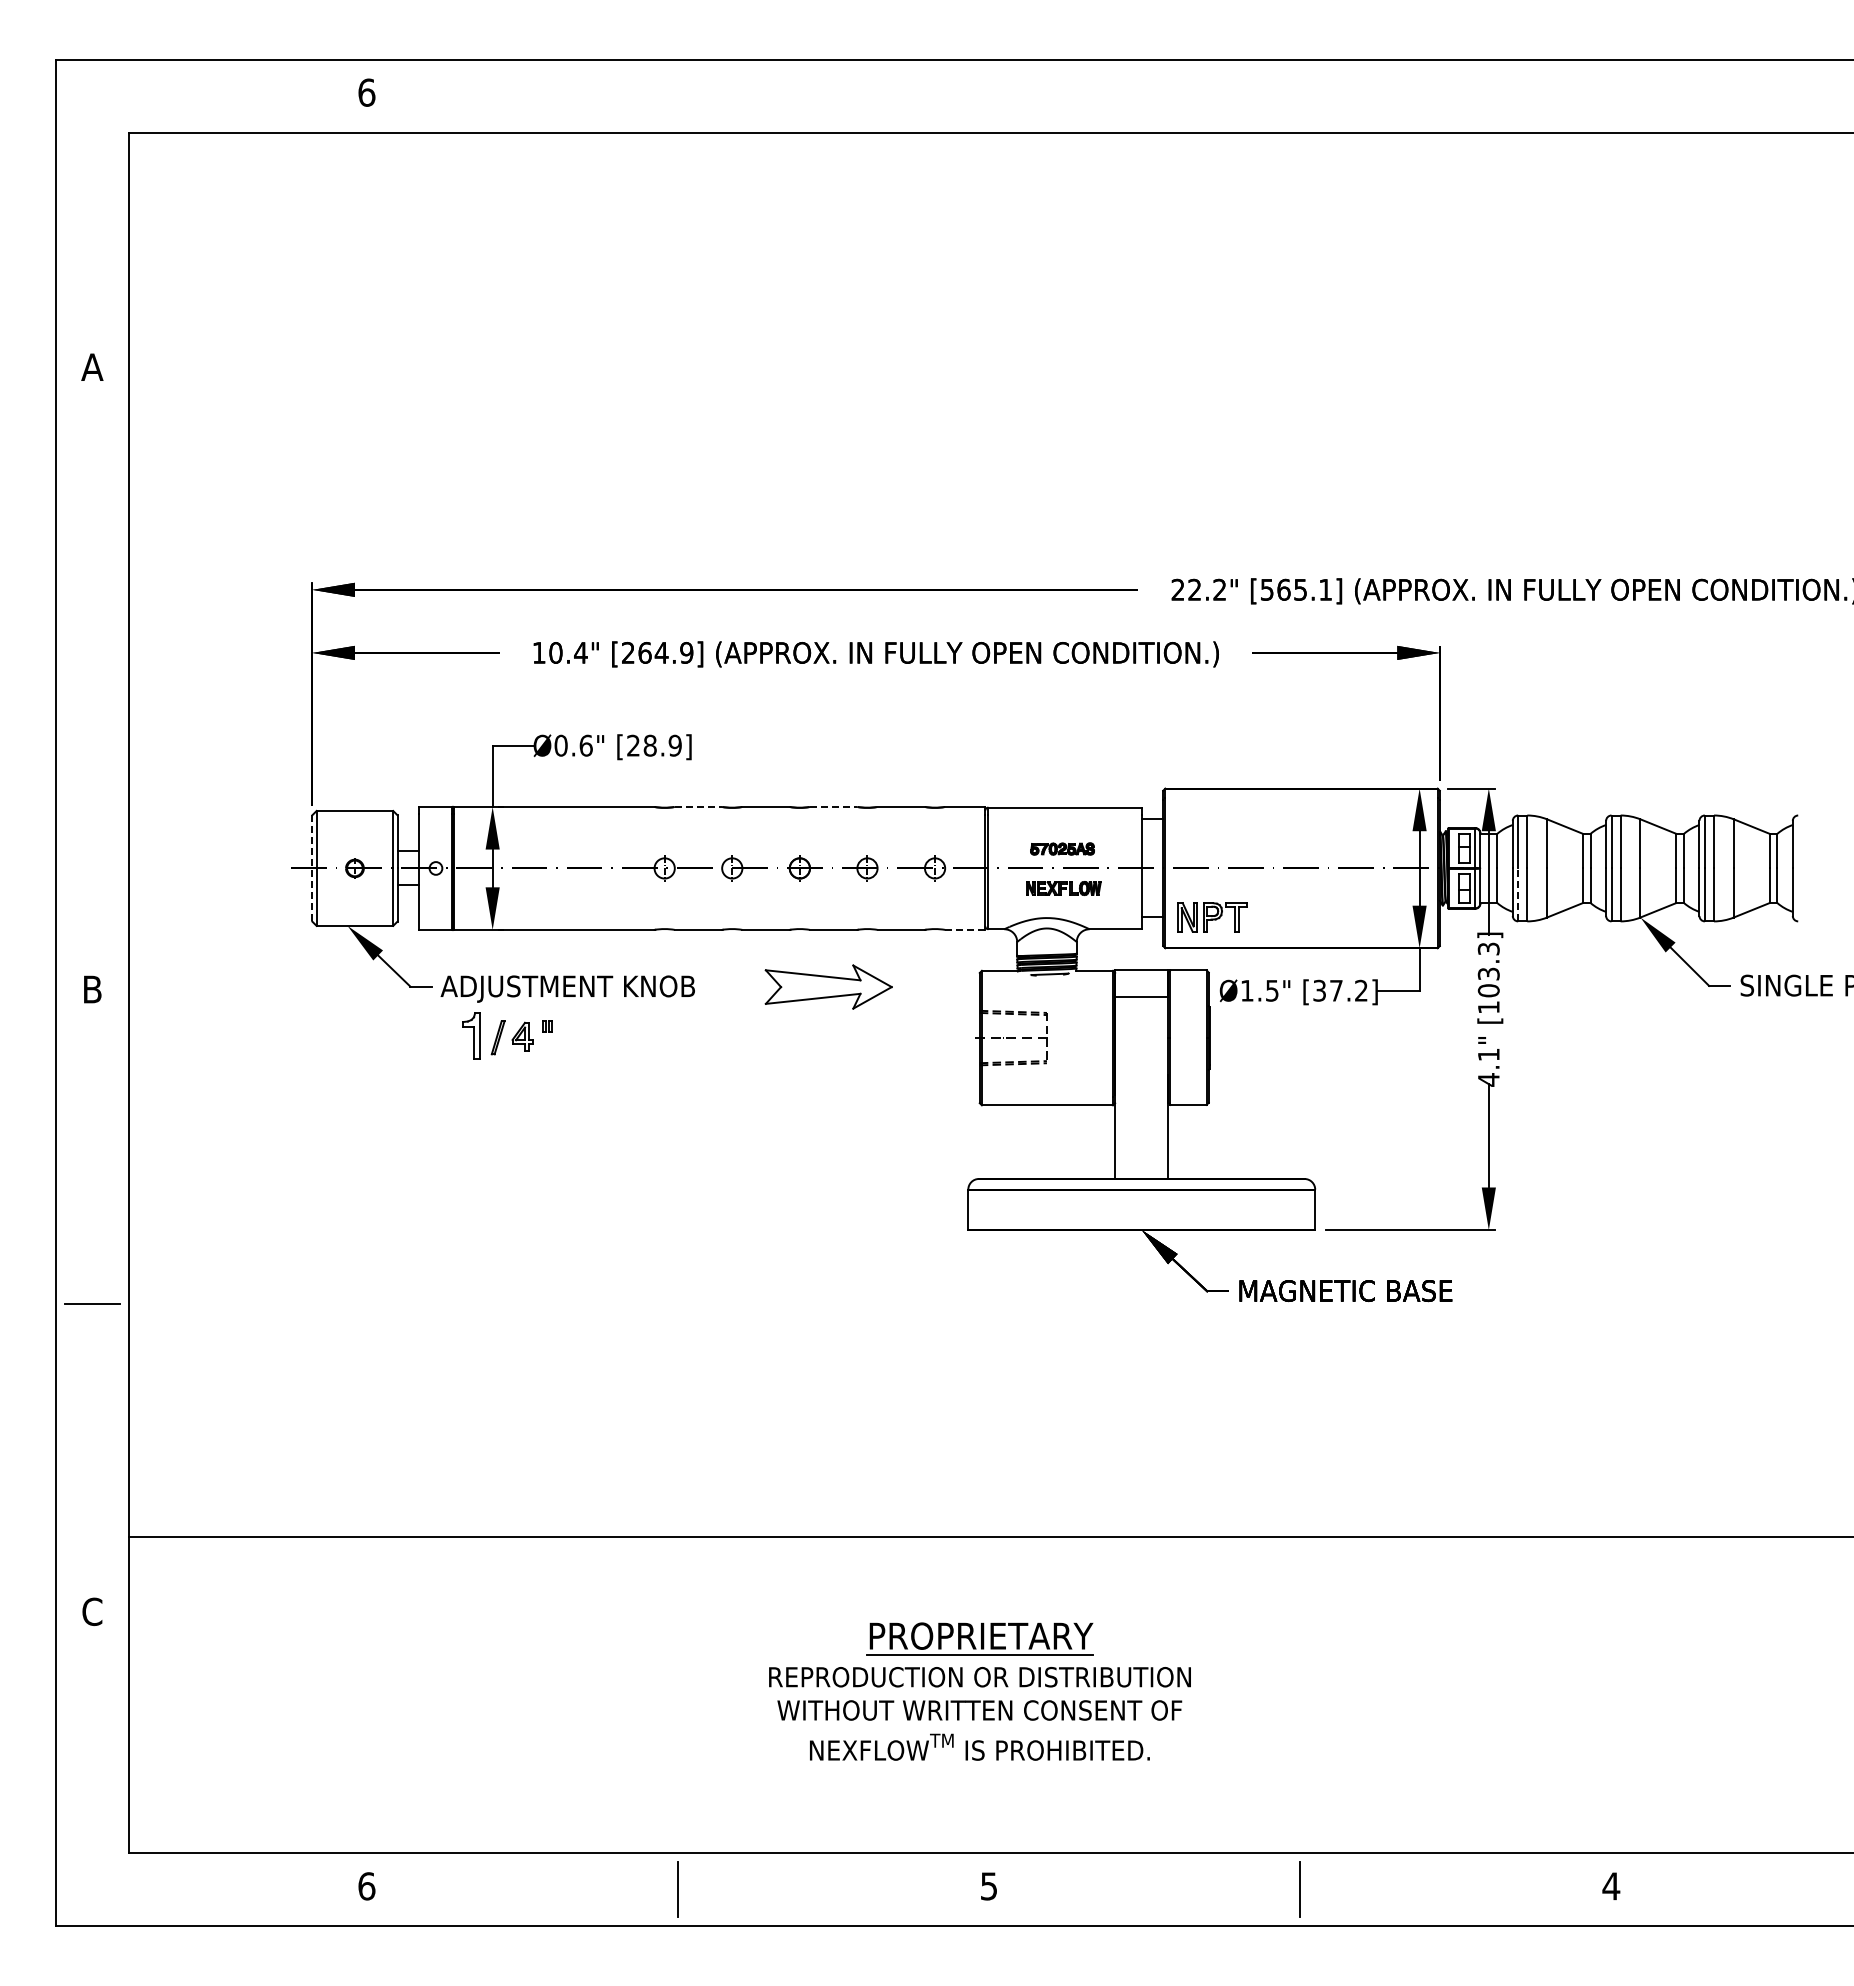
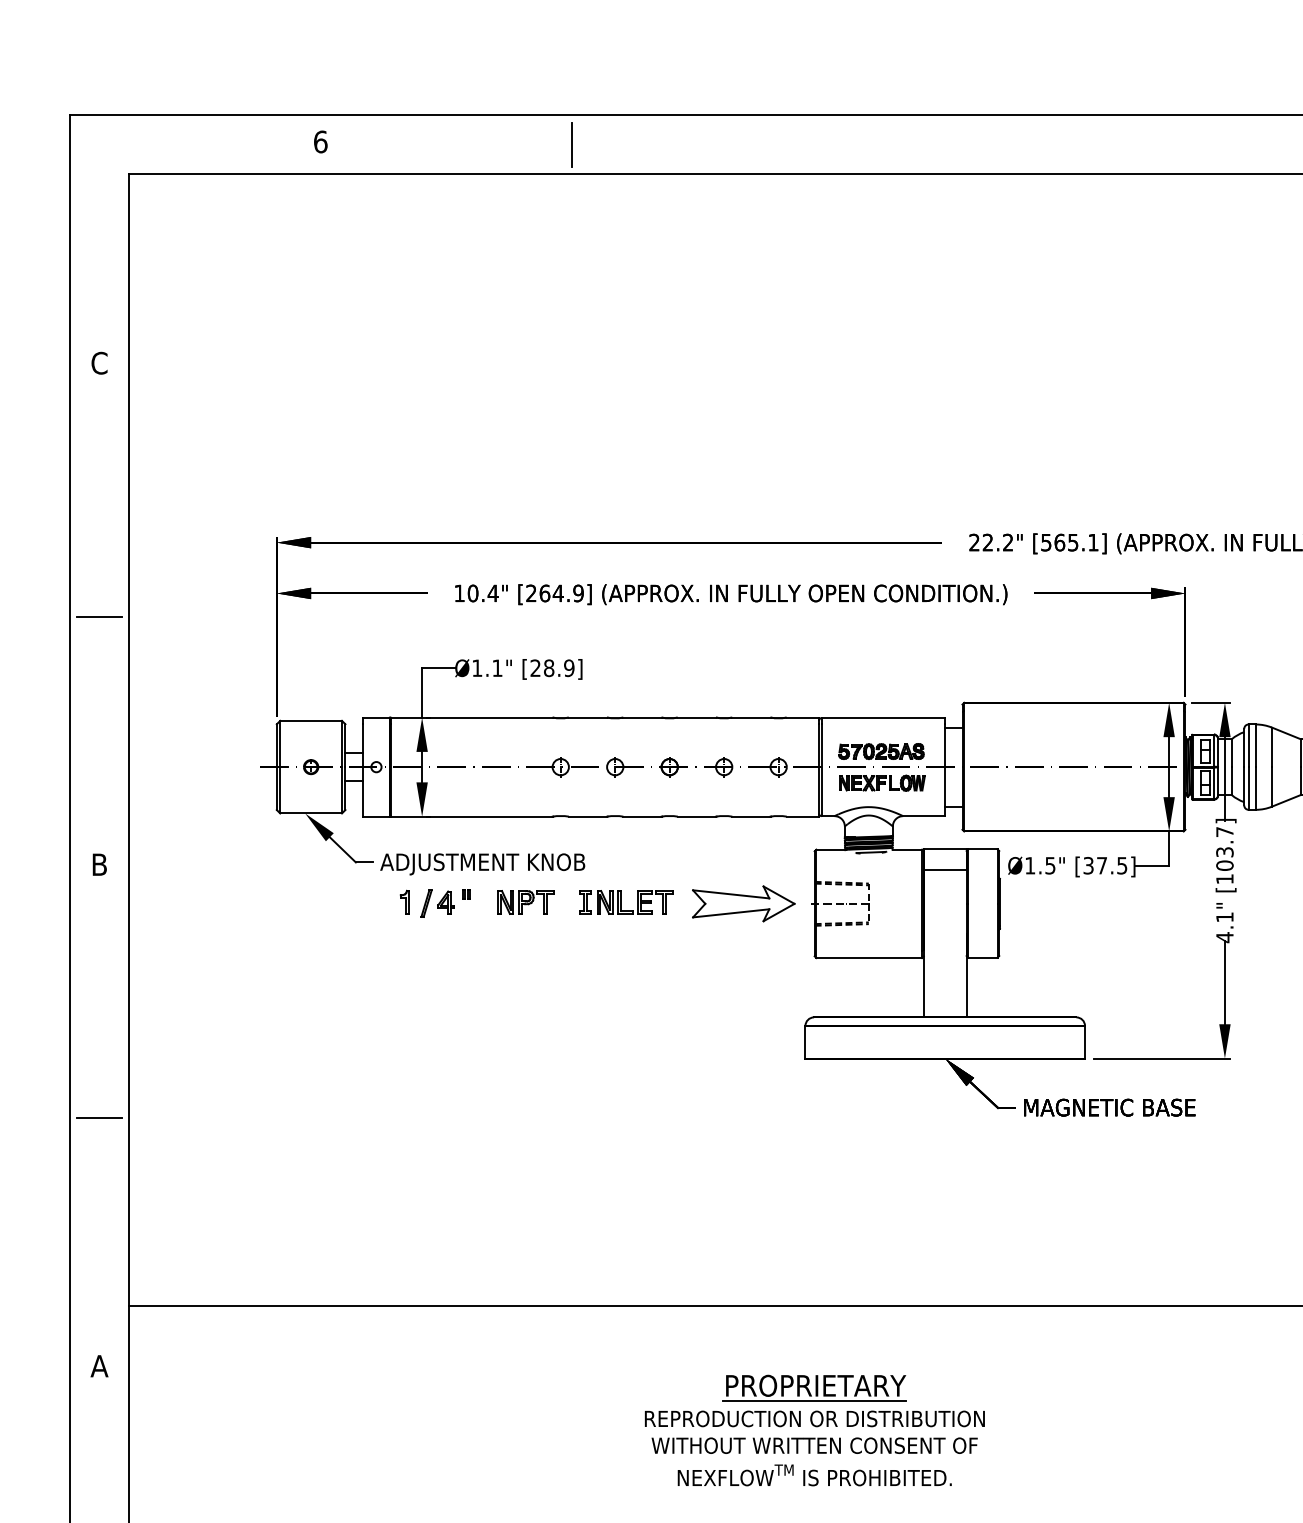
line: (678, 95) -> (571, 144), added
text: (92, 367) -> (99, 363), A -> C
line: (91, 681) -> (98, 616), added
text: (573, 745) -> (487, 668), Ø0.6" -> Ø1.1"
line: (833, 806) -> (696, 717), dashed -> solid
line: (698, 807) -> (588, 718), dashed -> solid
part: (1062, 848) -> (881, 751), size x1.67
line: (312, 868) -> (276, 767), dashed -> solid
part: (1063, 888) -> (882, 783), size x1.43
line: (1518, 894) -> (1248, 788), dashed -> solid
part: (1212, 917) -> (525, 902), moved
line: (965, 929) -> (803, 816), dashed -> solid
text: (1488, 948) -> (1224, 831), [103.3] -> [103.7]
part: (828, 986) -> (743, 903), moved
text: (1361, 990) -> (1122, 865), [37.2] -> [37.5]
part: (471, 1036) -> (405, 902), size x0.62
part: (745, 1036) -> (625, 902), added
text: (92, 1611) -> (99, 1365), C -> A

